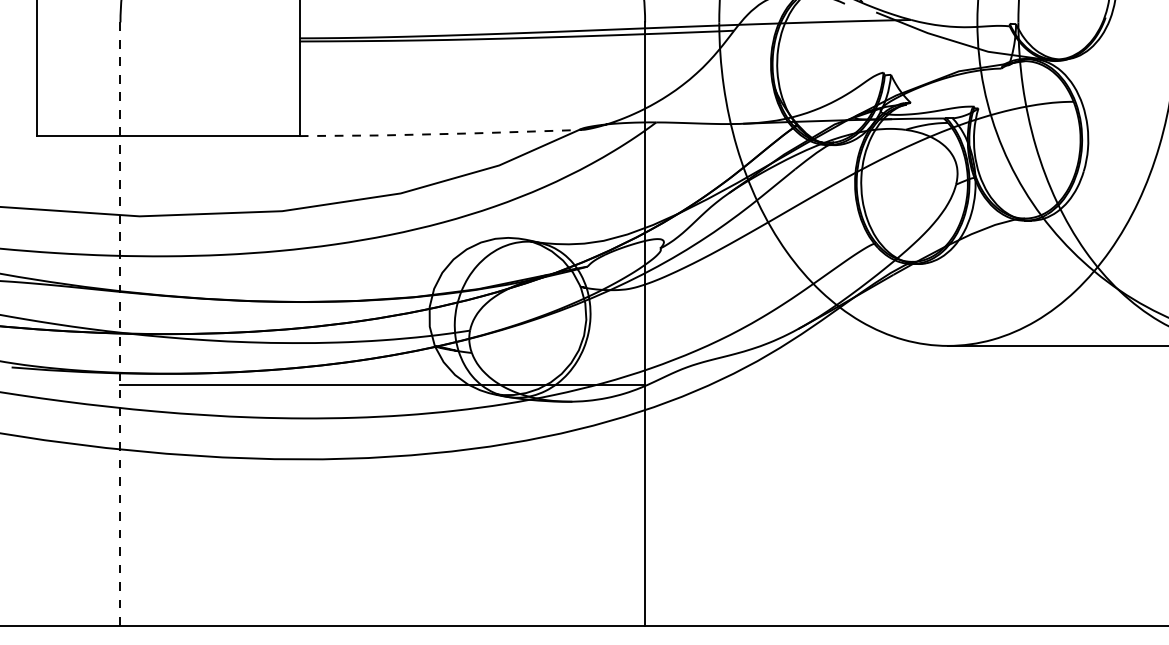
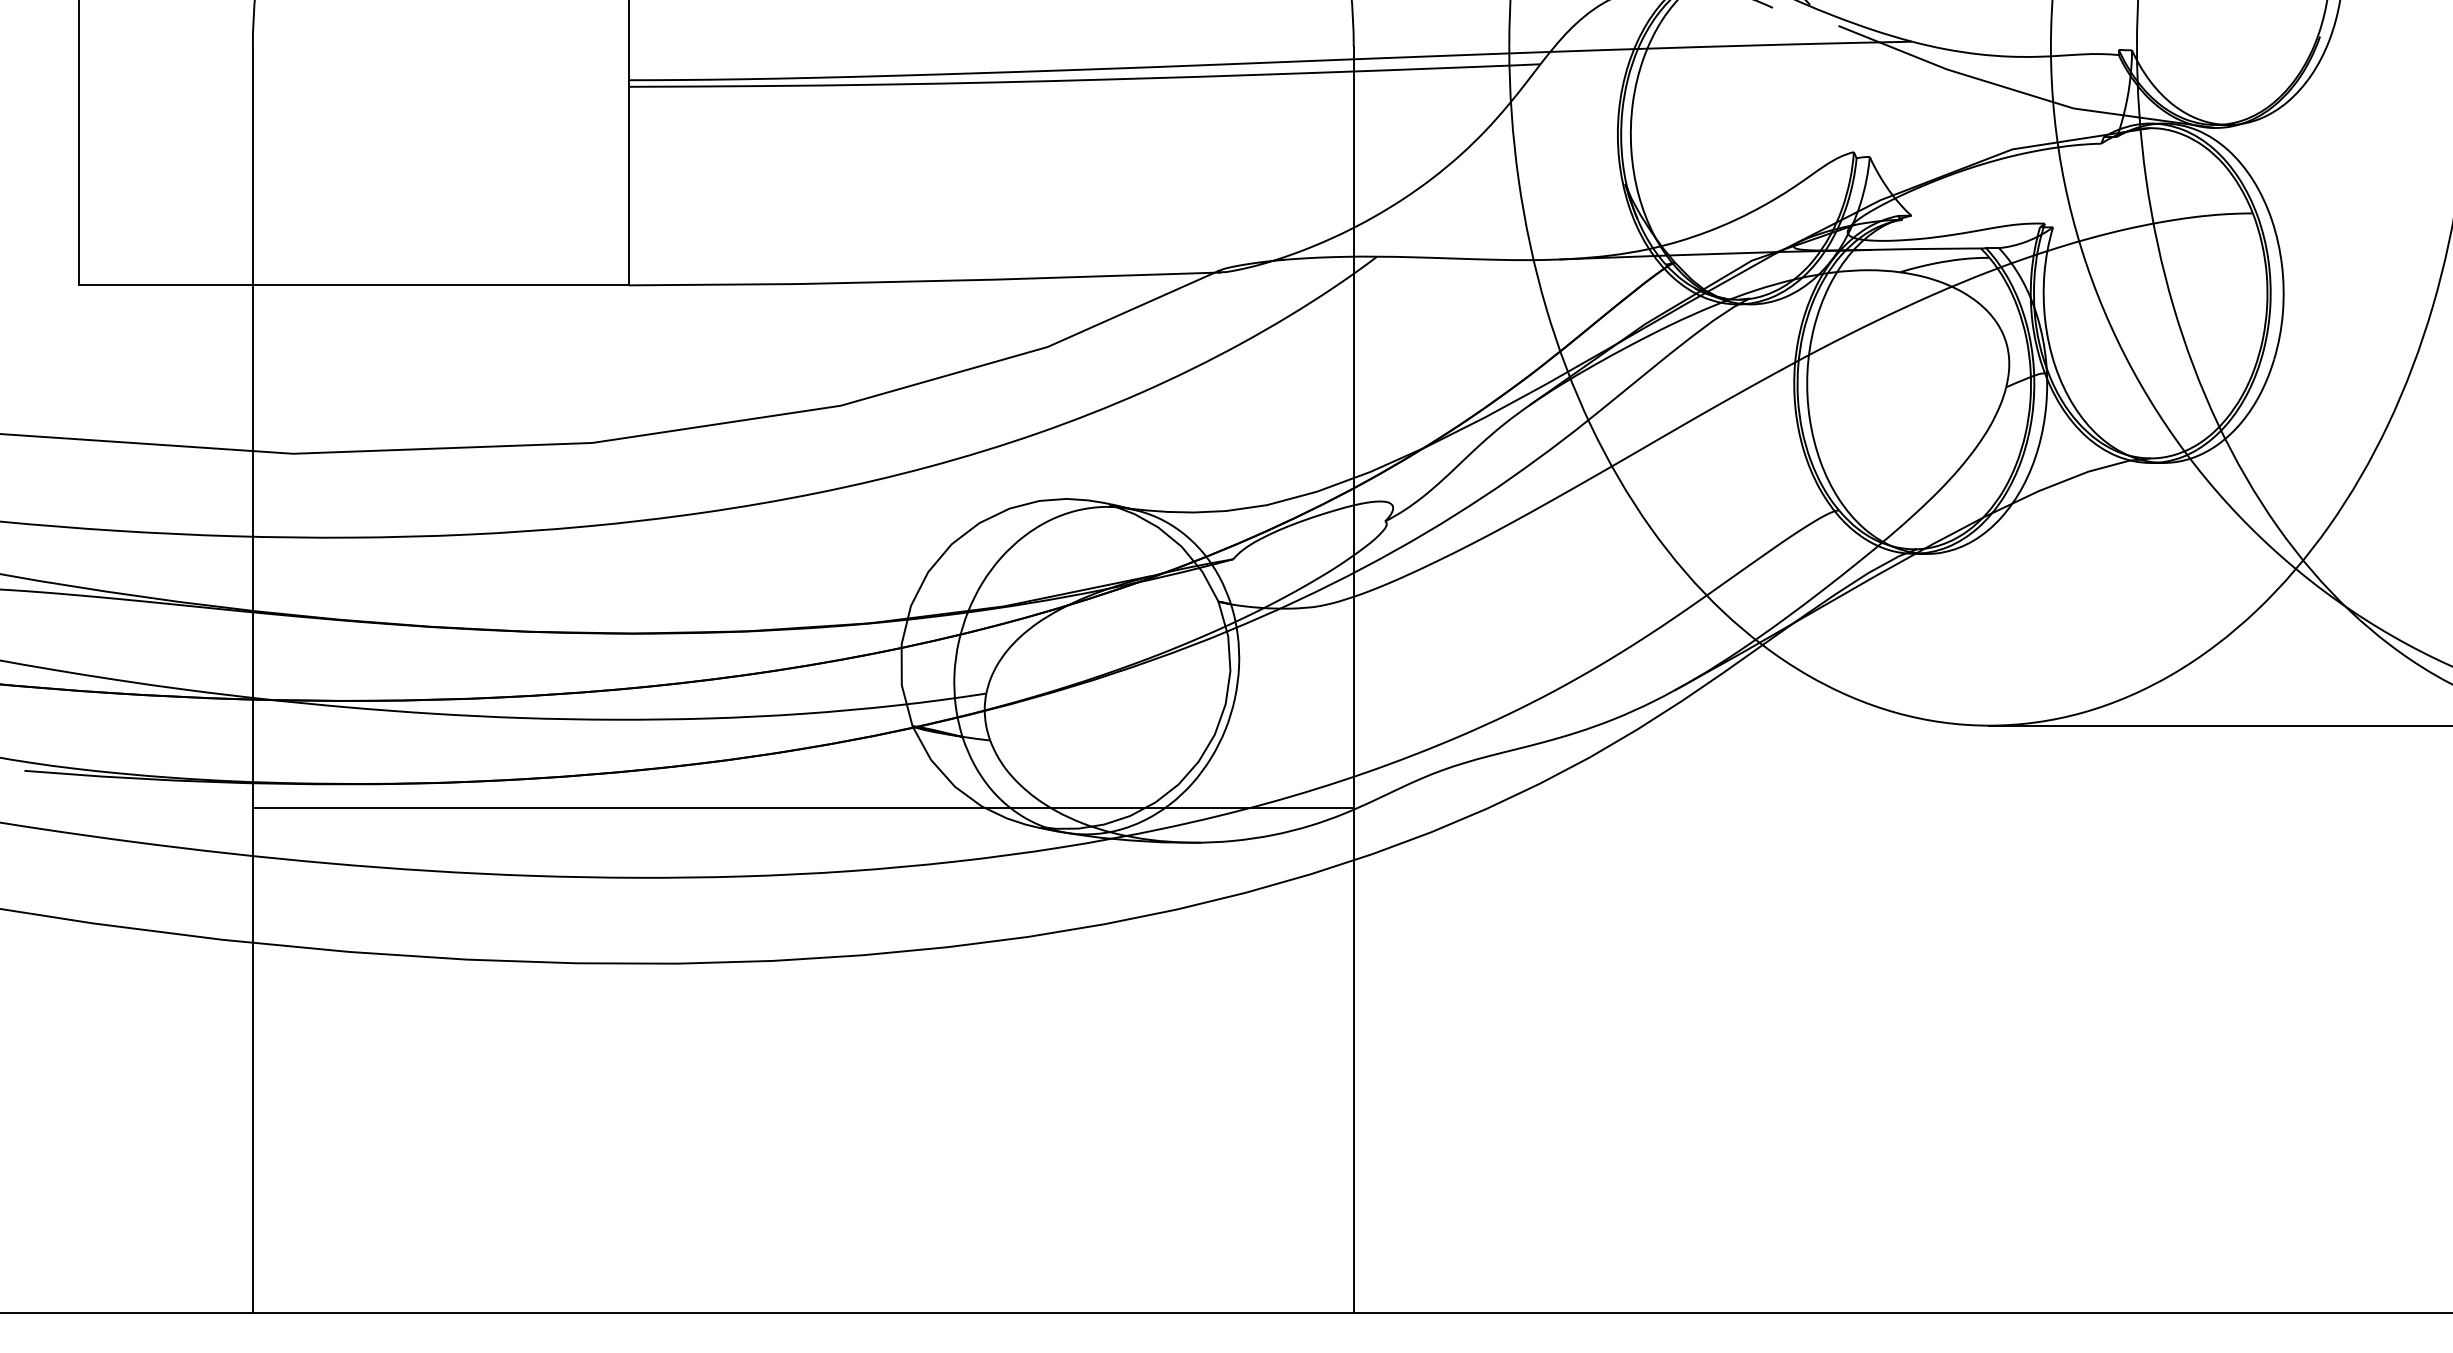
line: (441, 134) -> (926, 282), dashed -> solid
line: (120, 324) -> (252, 680), dashed -> solid

